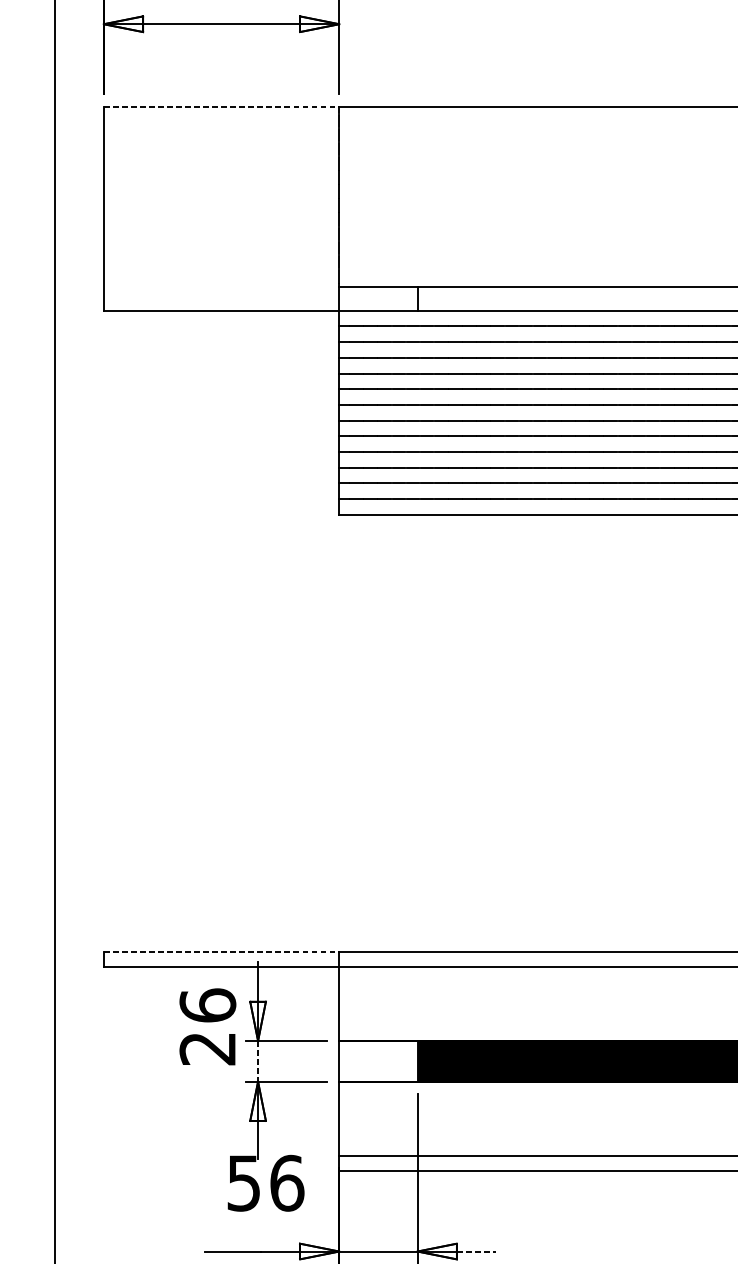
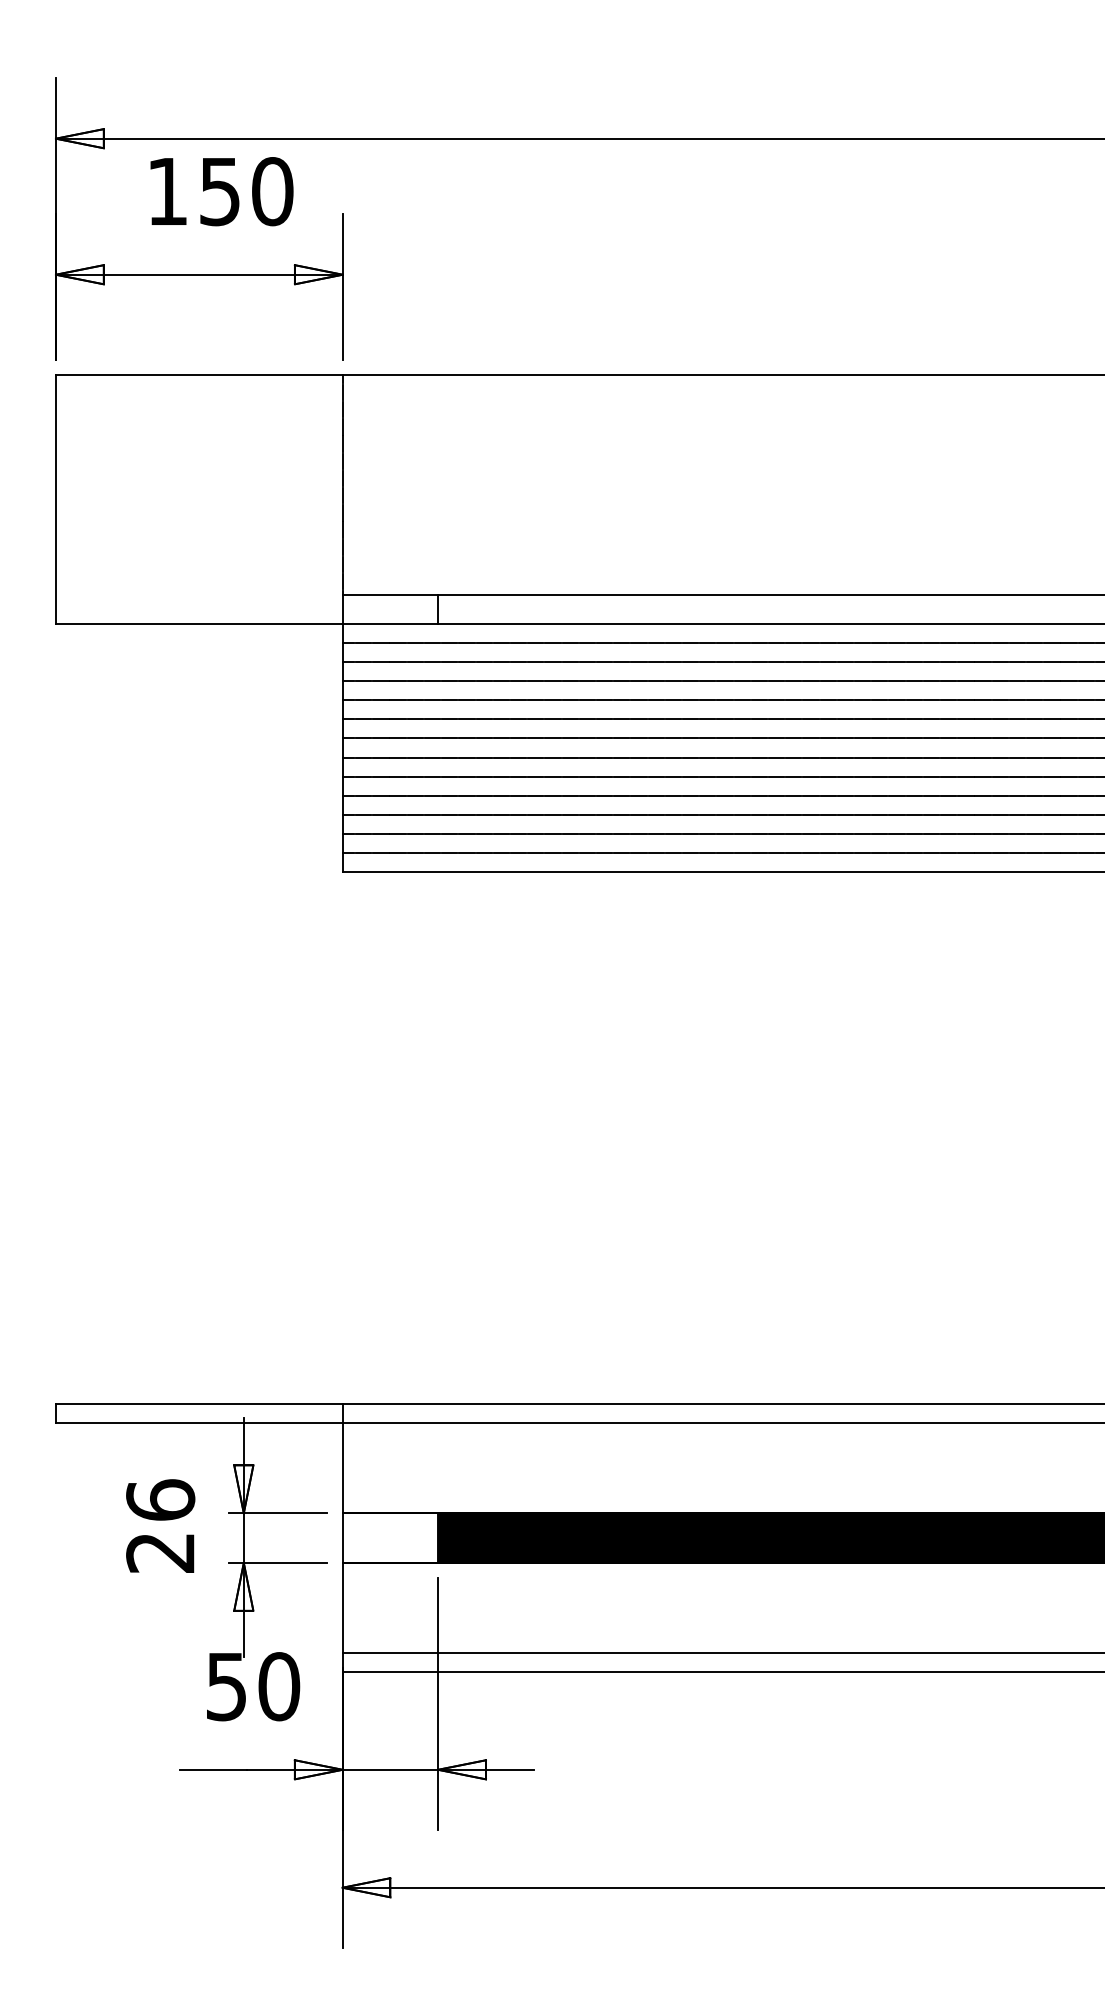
line: (221, 106) -> (199, 375), dashed -> solid
line: (221, 951) -> (199, 1404), dashed -> solid
text: (207, 1026) -> (160, 1525), moved
line: (257, 1061) -> (243, 1538), dashed -> solid
text: (287, 1183) -> (279, 1686), 56 -> 50
line: (476, 1251) -> (509, 1769), dashed -> solid

